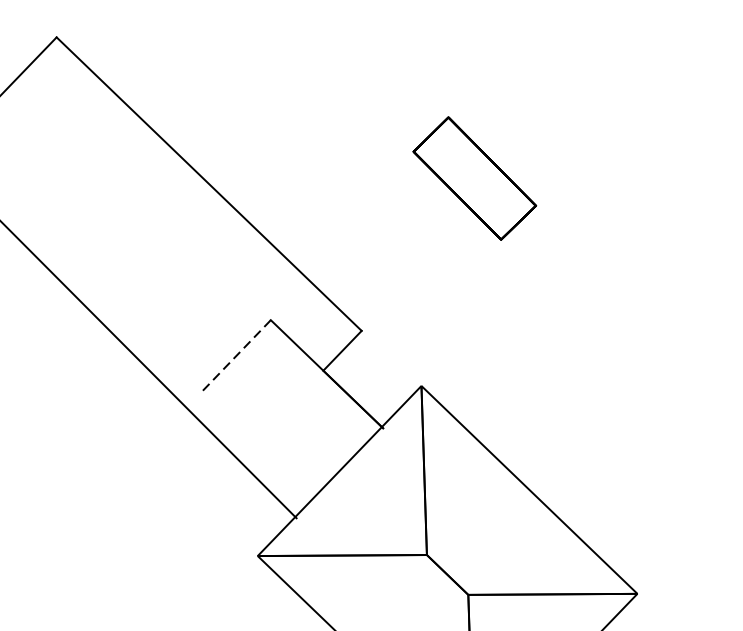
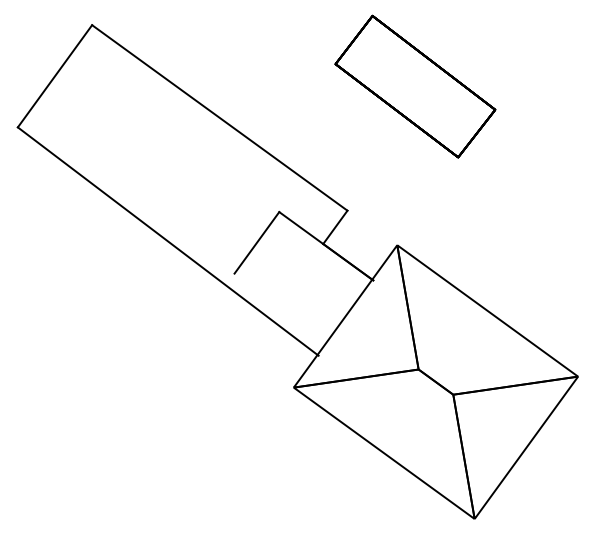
part: (474, 178) -> (415, 86), size x1.67
line: (234, 357) -> (256, 243), dashed -> solid

